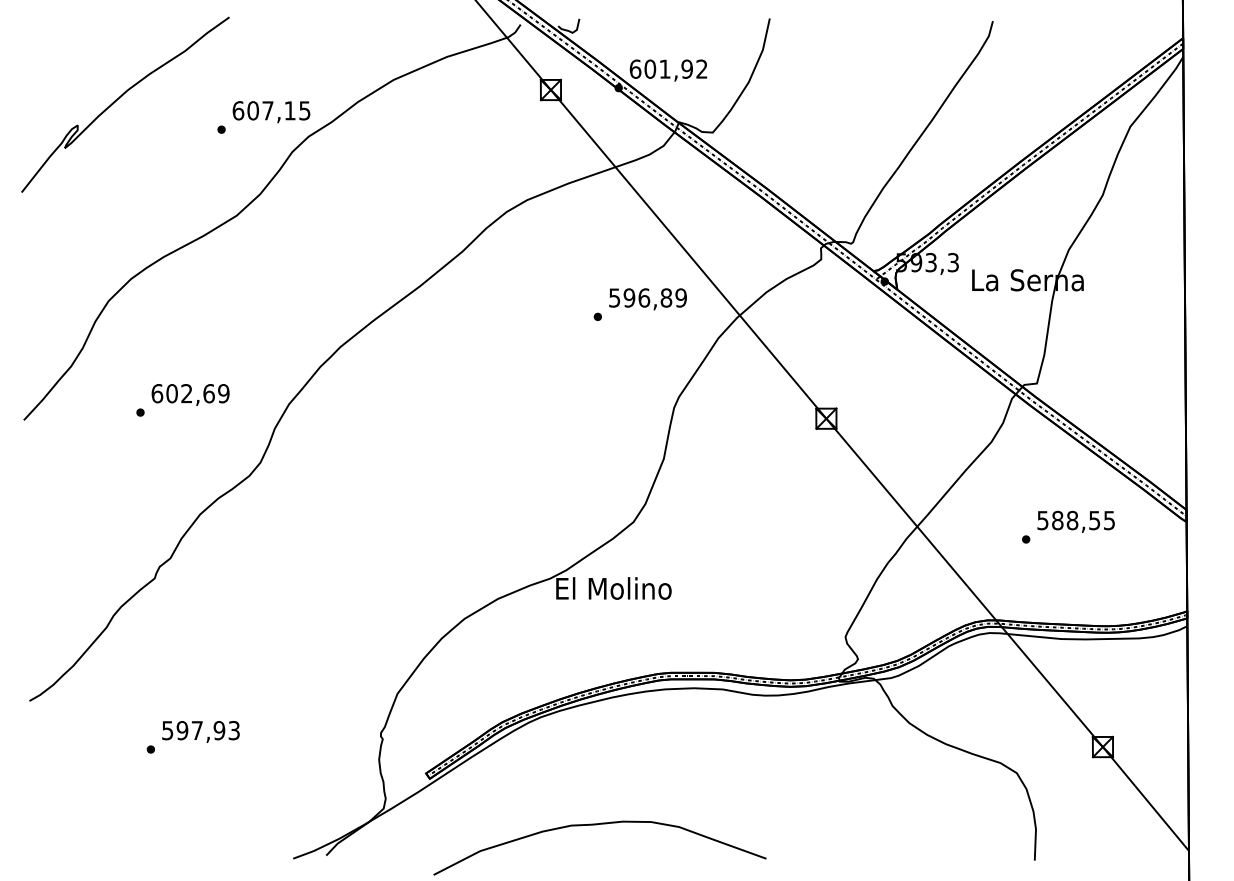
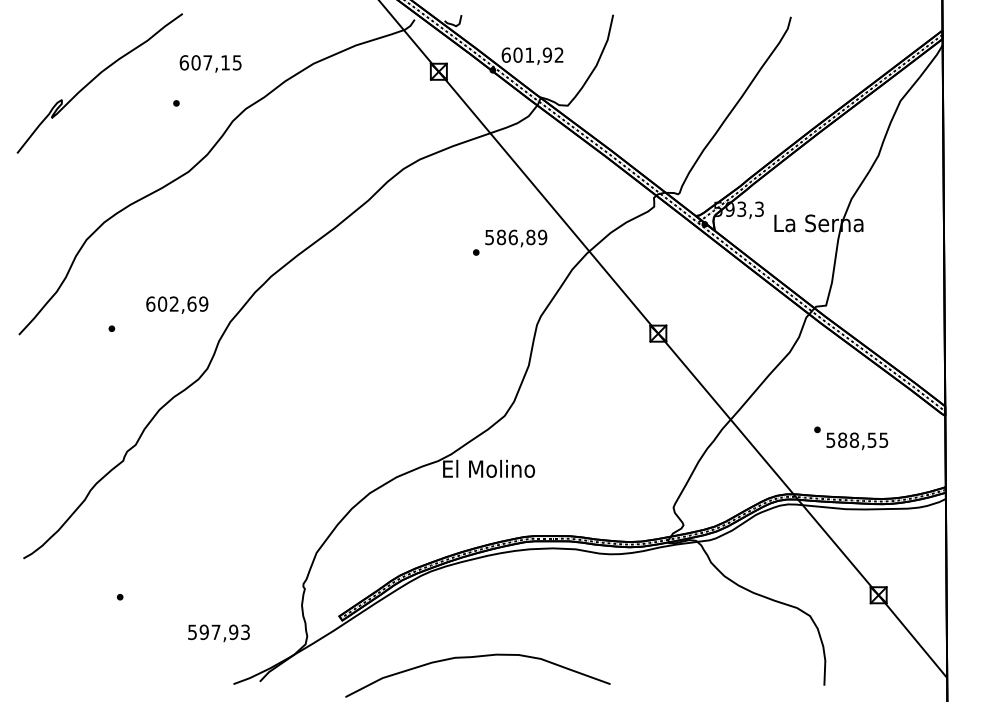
text: (271, 112) -> (210, 64), moved
text: (629, 297) -> (501, 237), 596,89 -> 586,89
text: (190, 394) -> (177, 304), moved
text: (1075, 521) -> (856, 441), moved
text: (200, 731) -> (218, 633), moved

